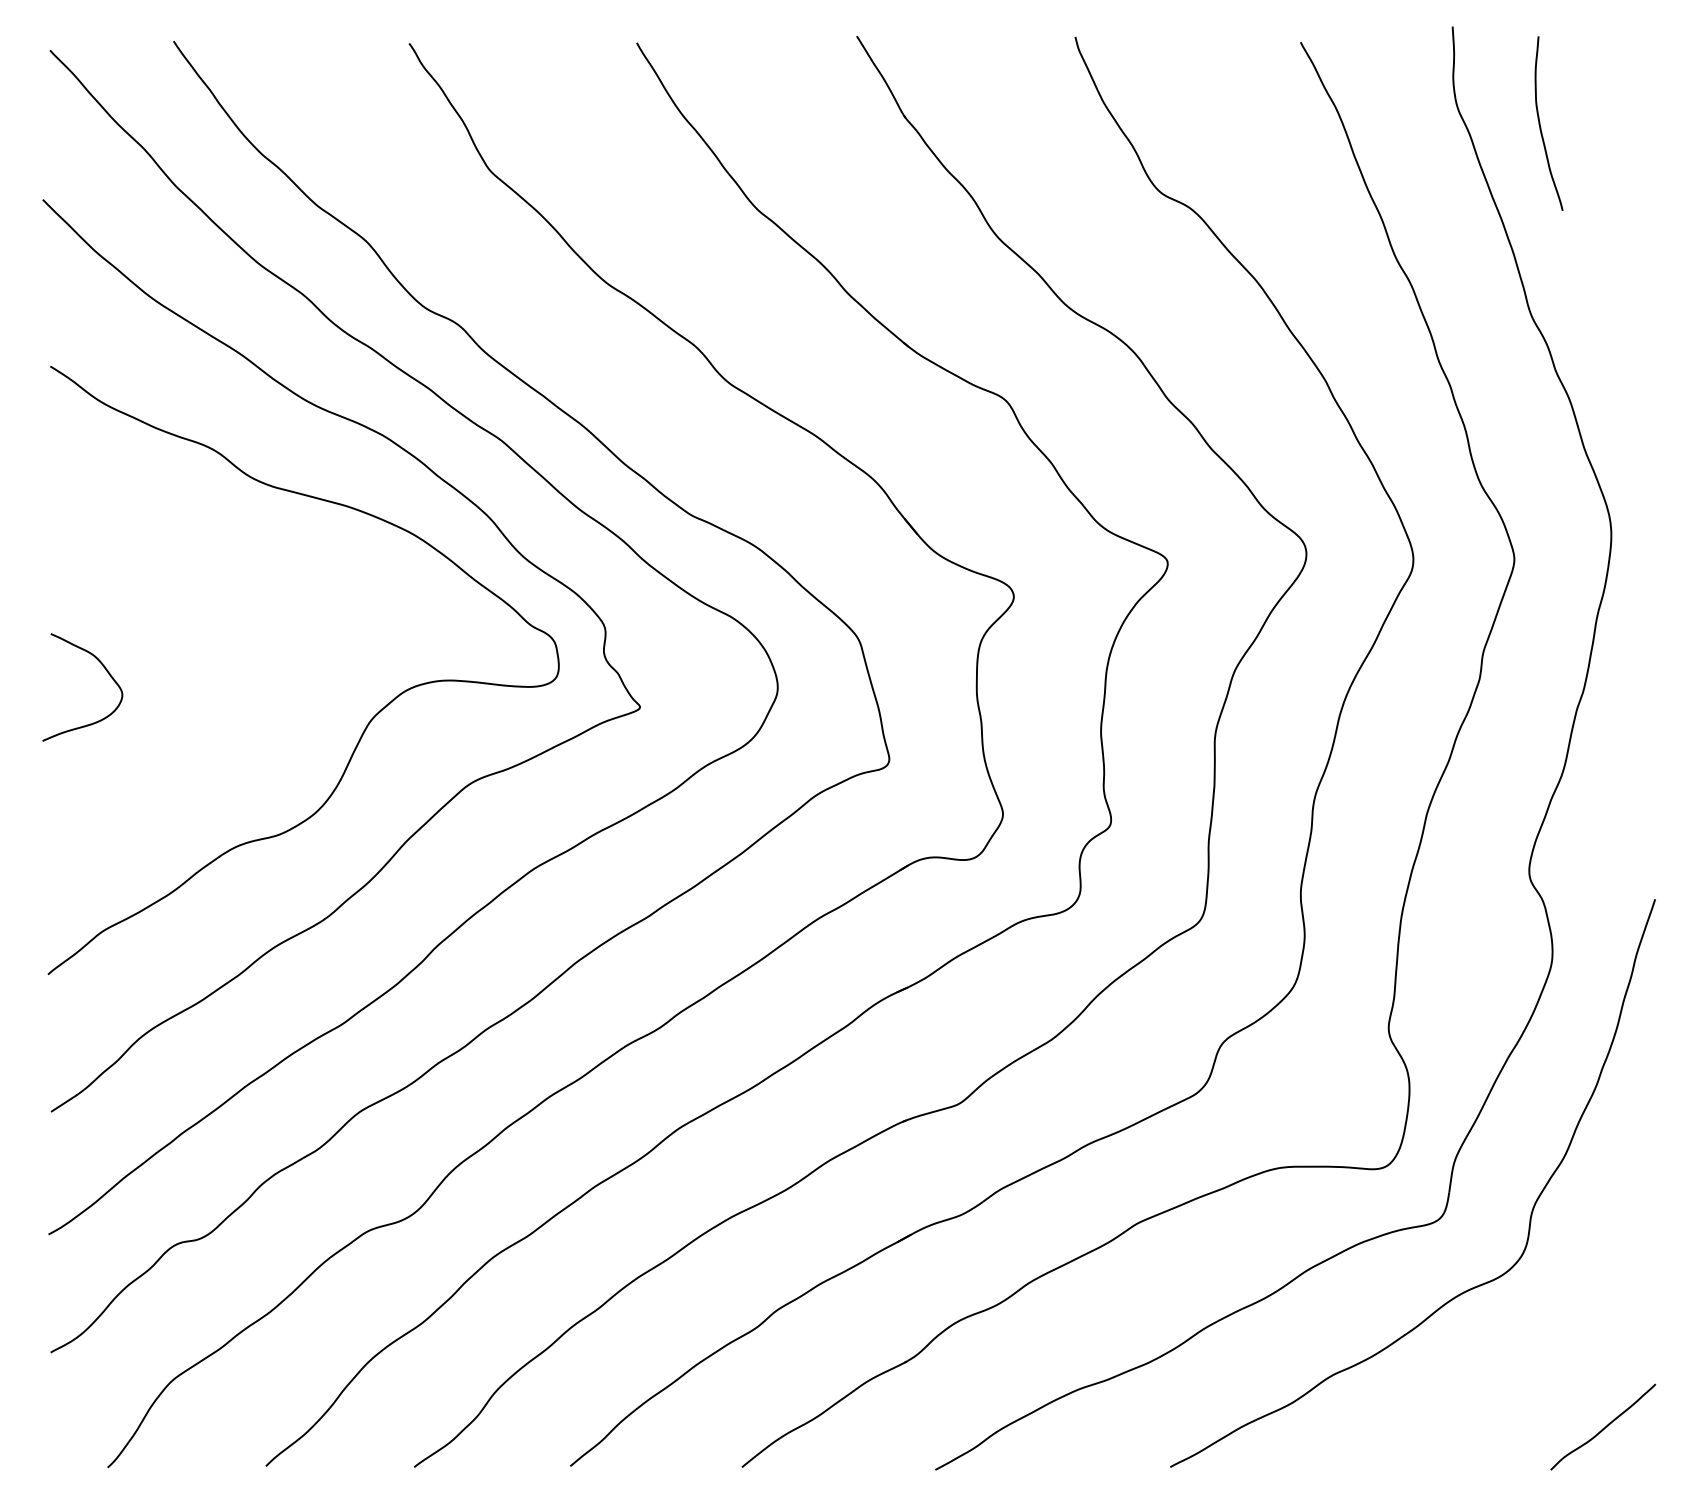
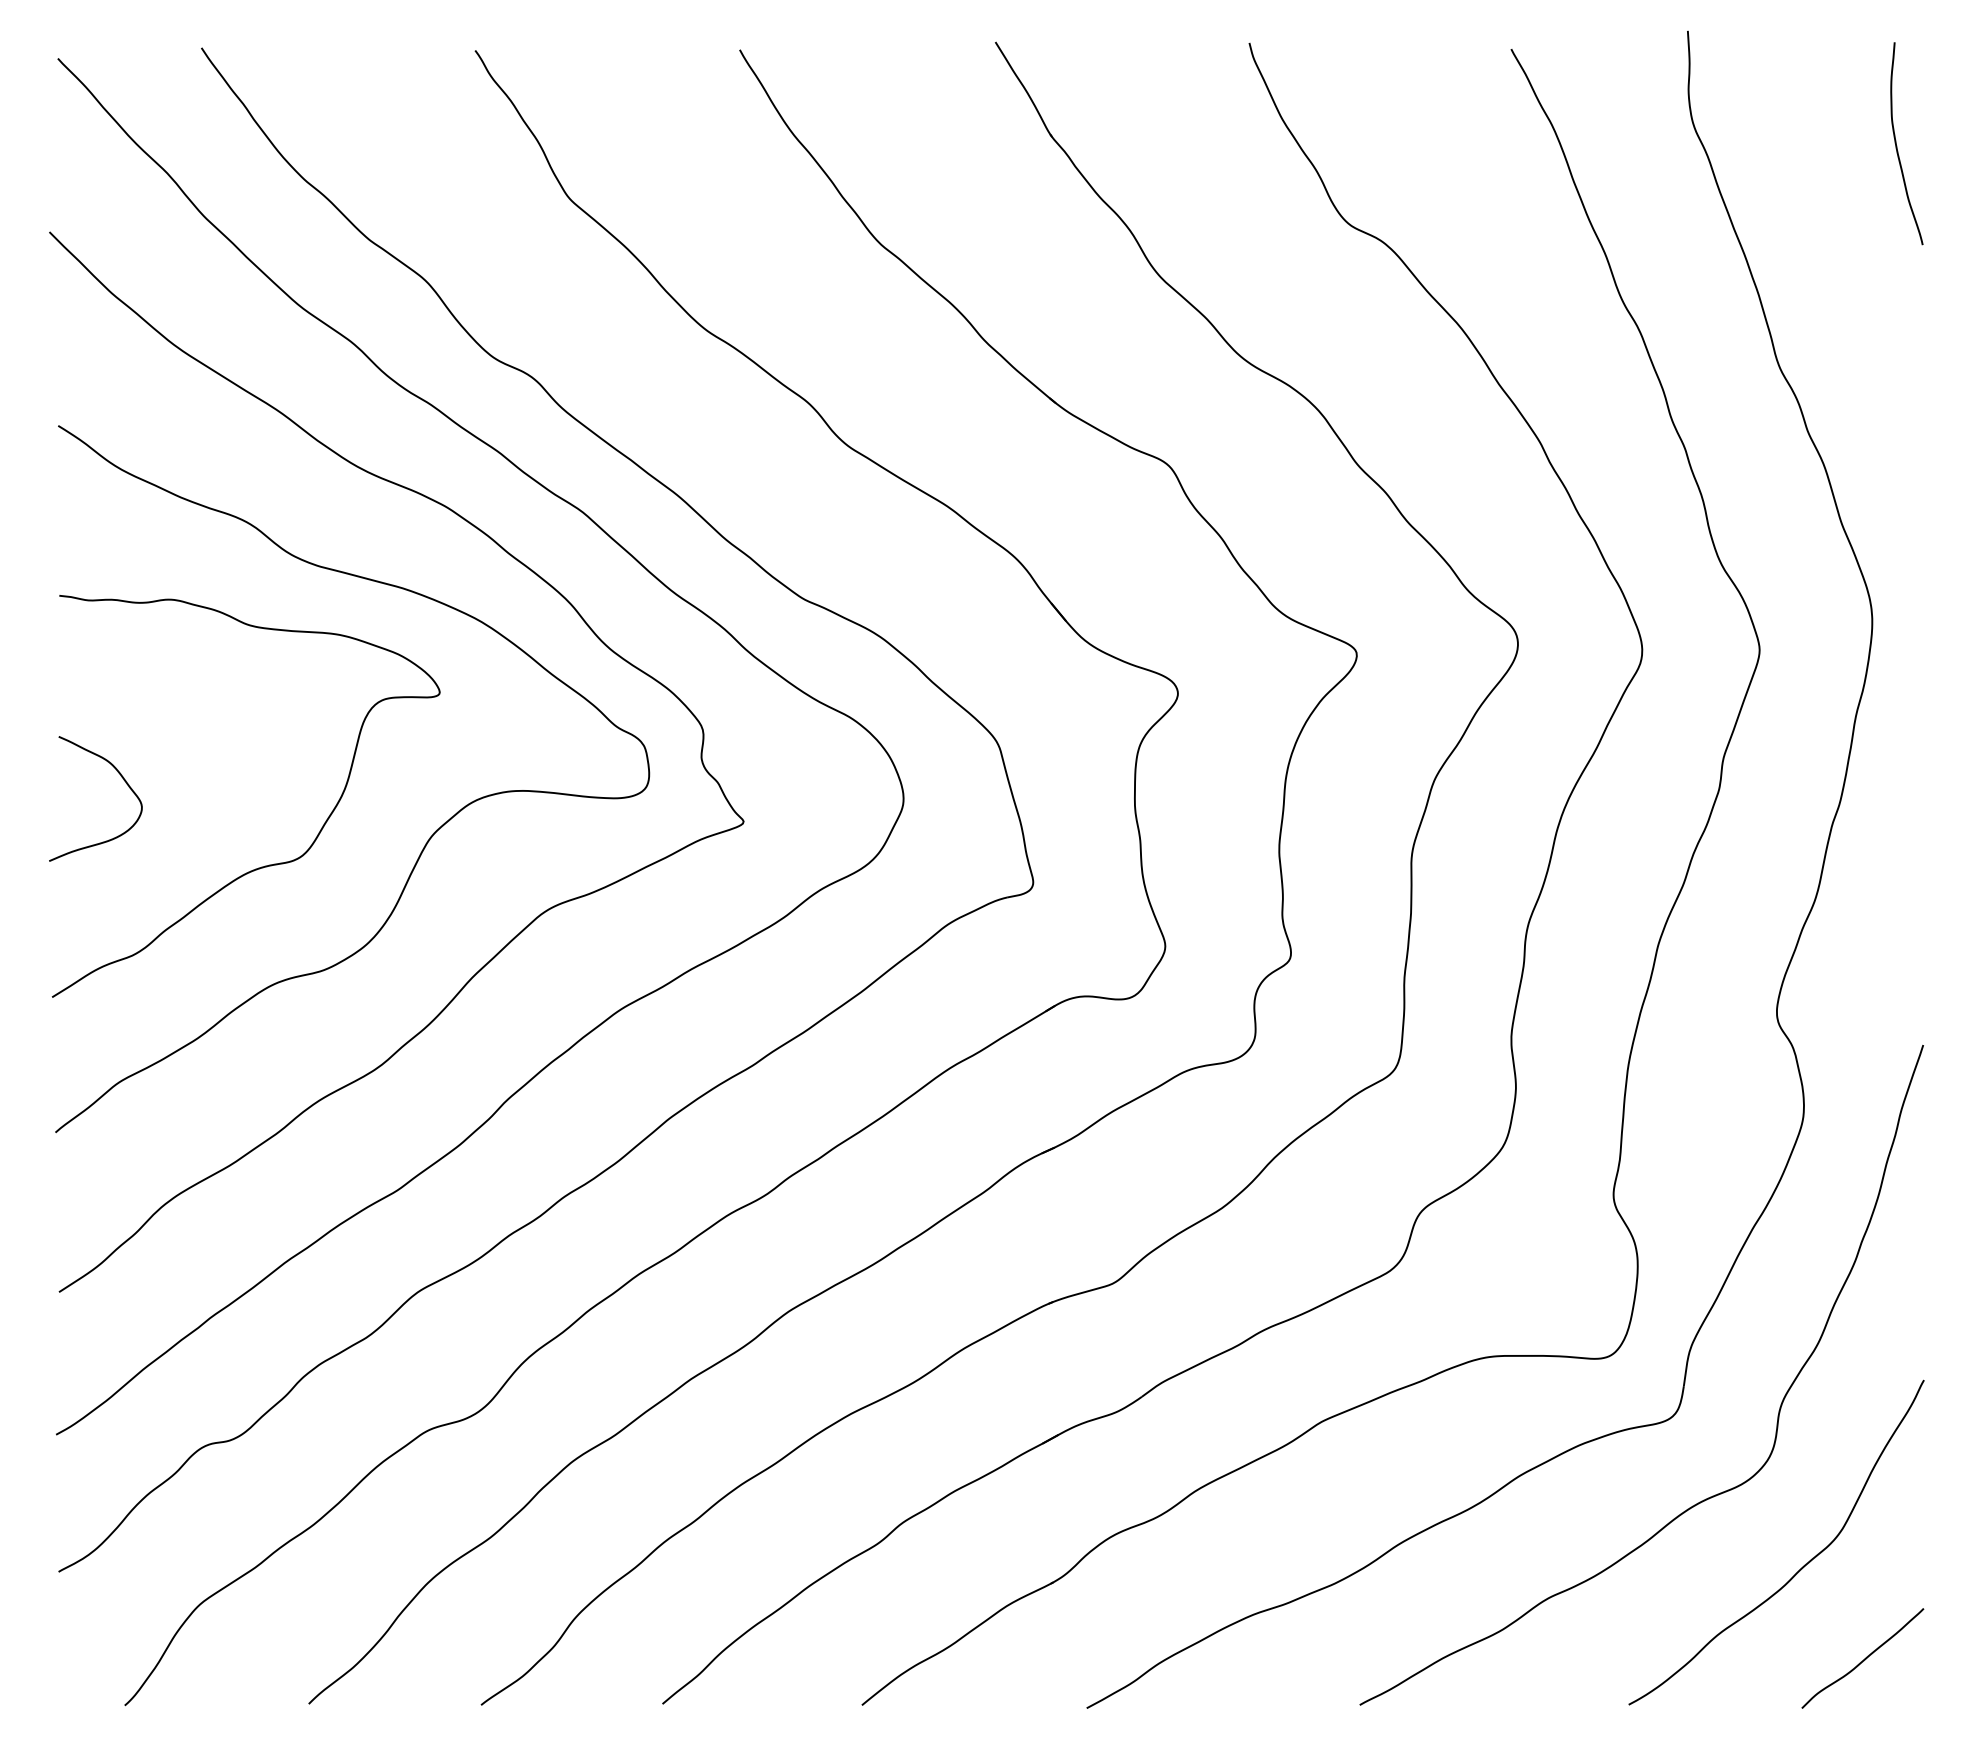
curve: (1540, 125) -> (1897, 145), moved
curve: (225, 745) -> (261, 866), added
curve: (1550, 1348) -> (1801, 1567), added

